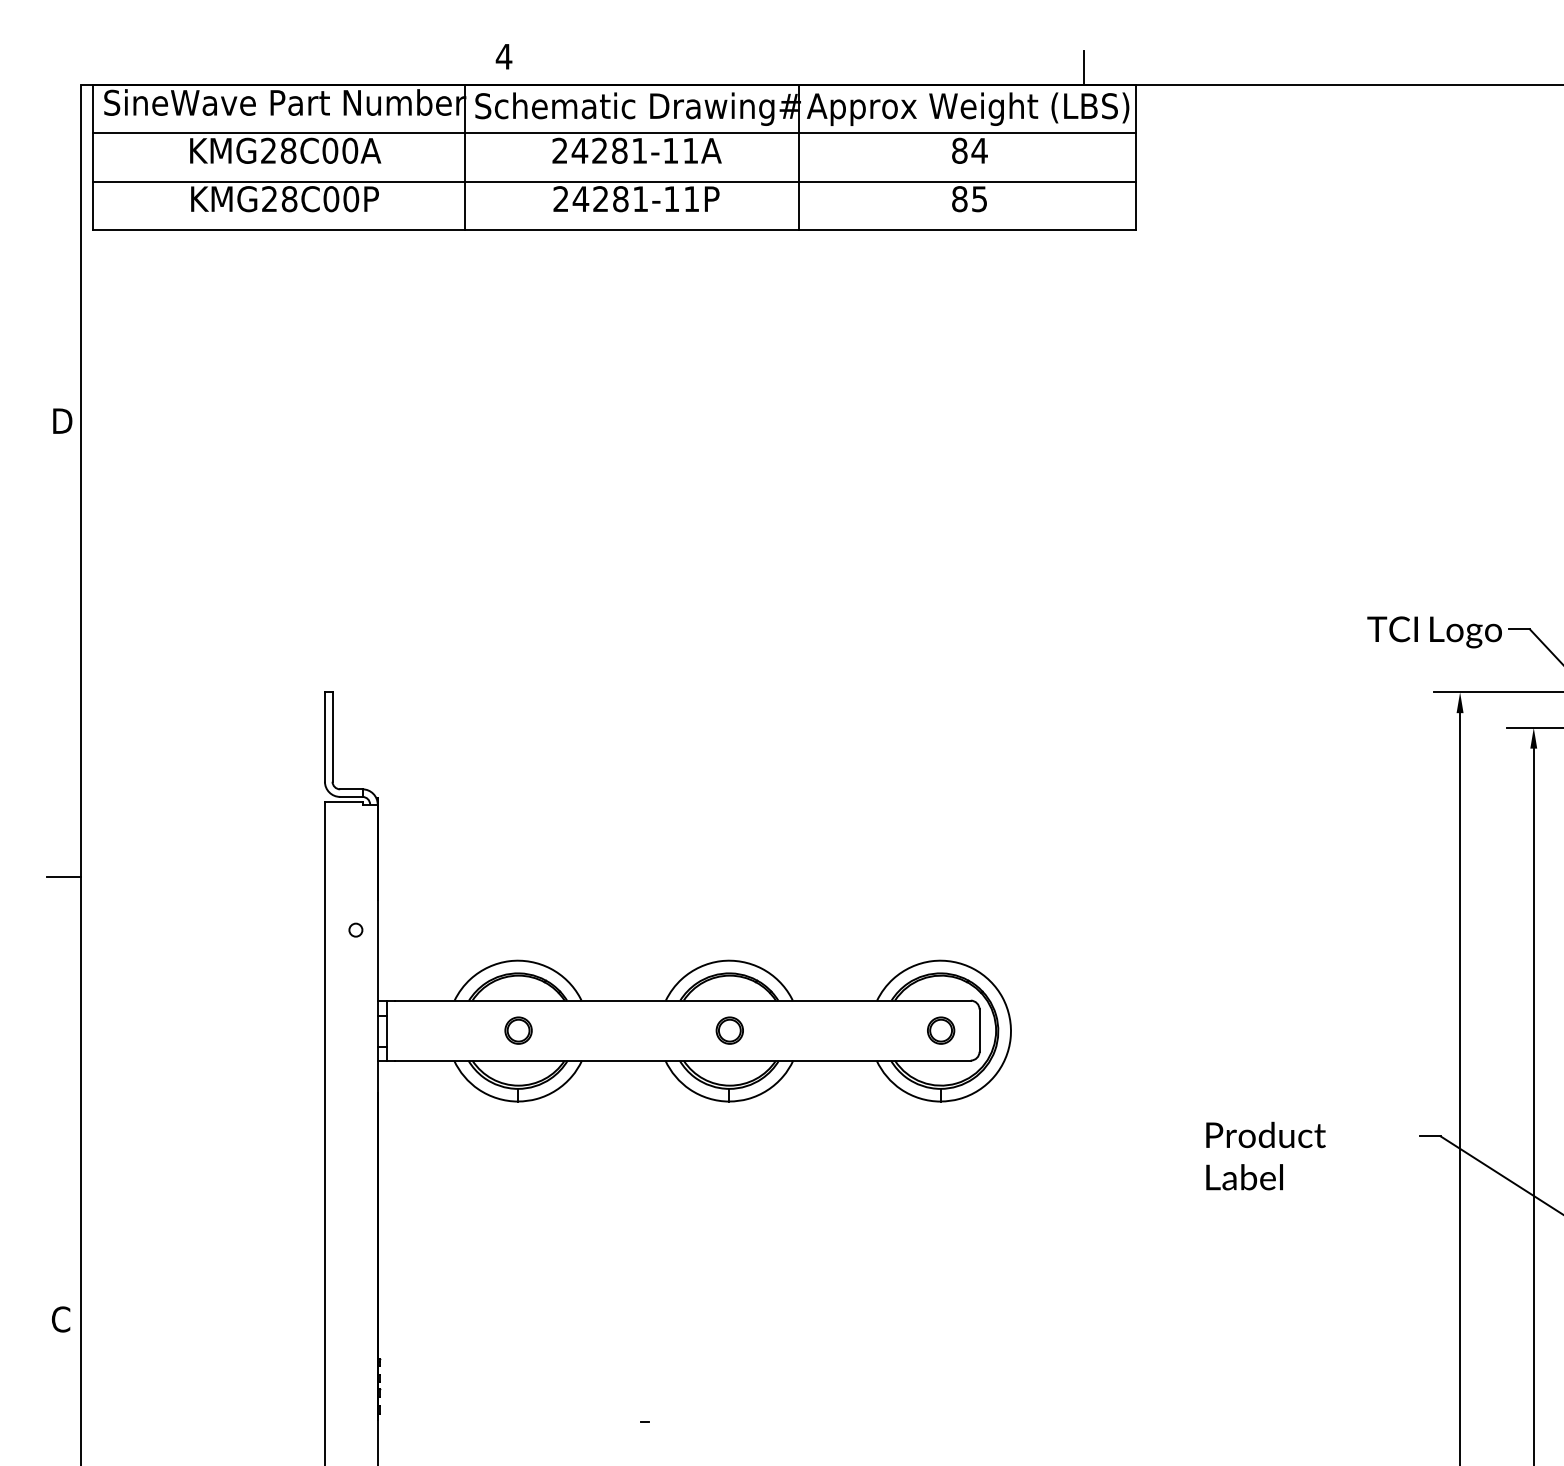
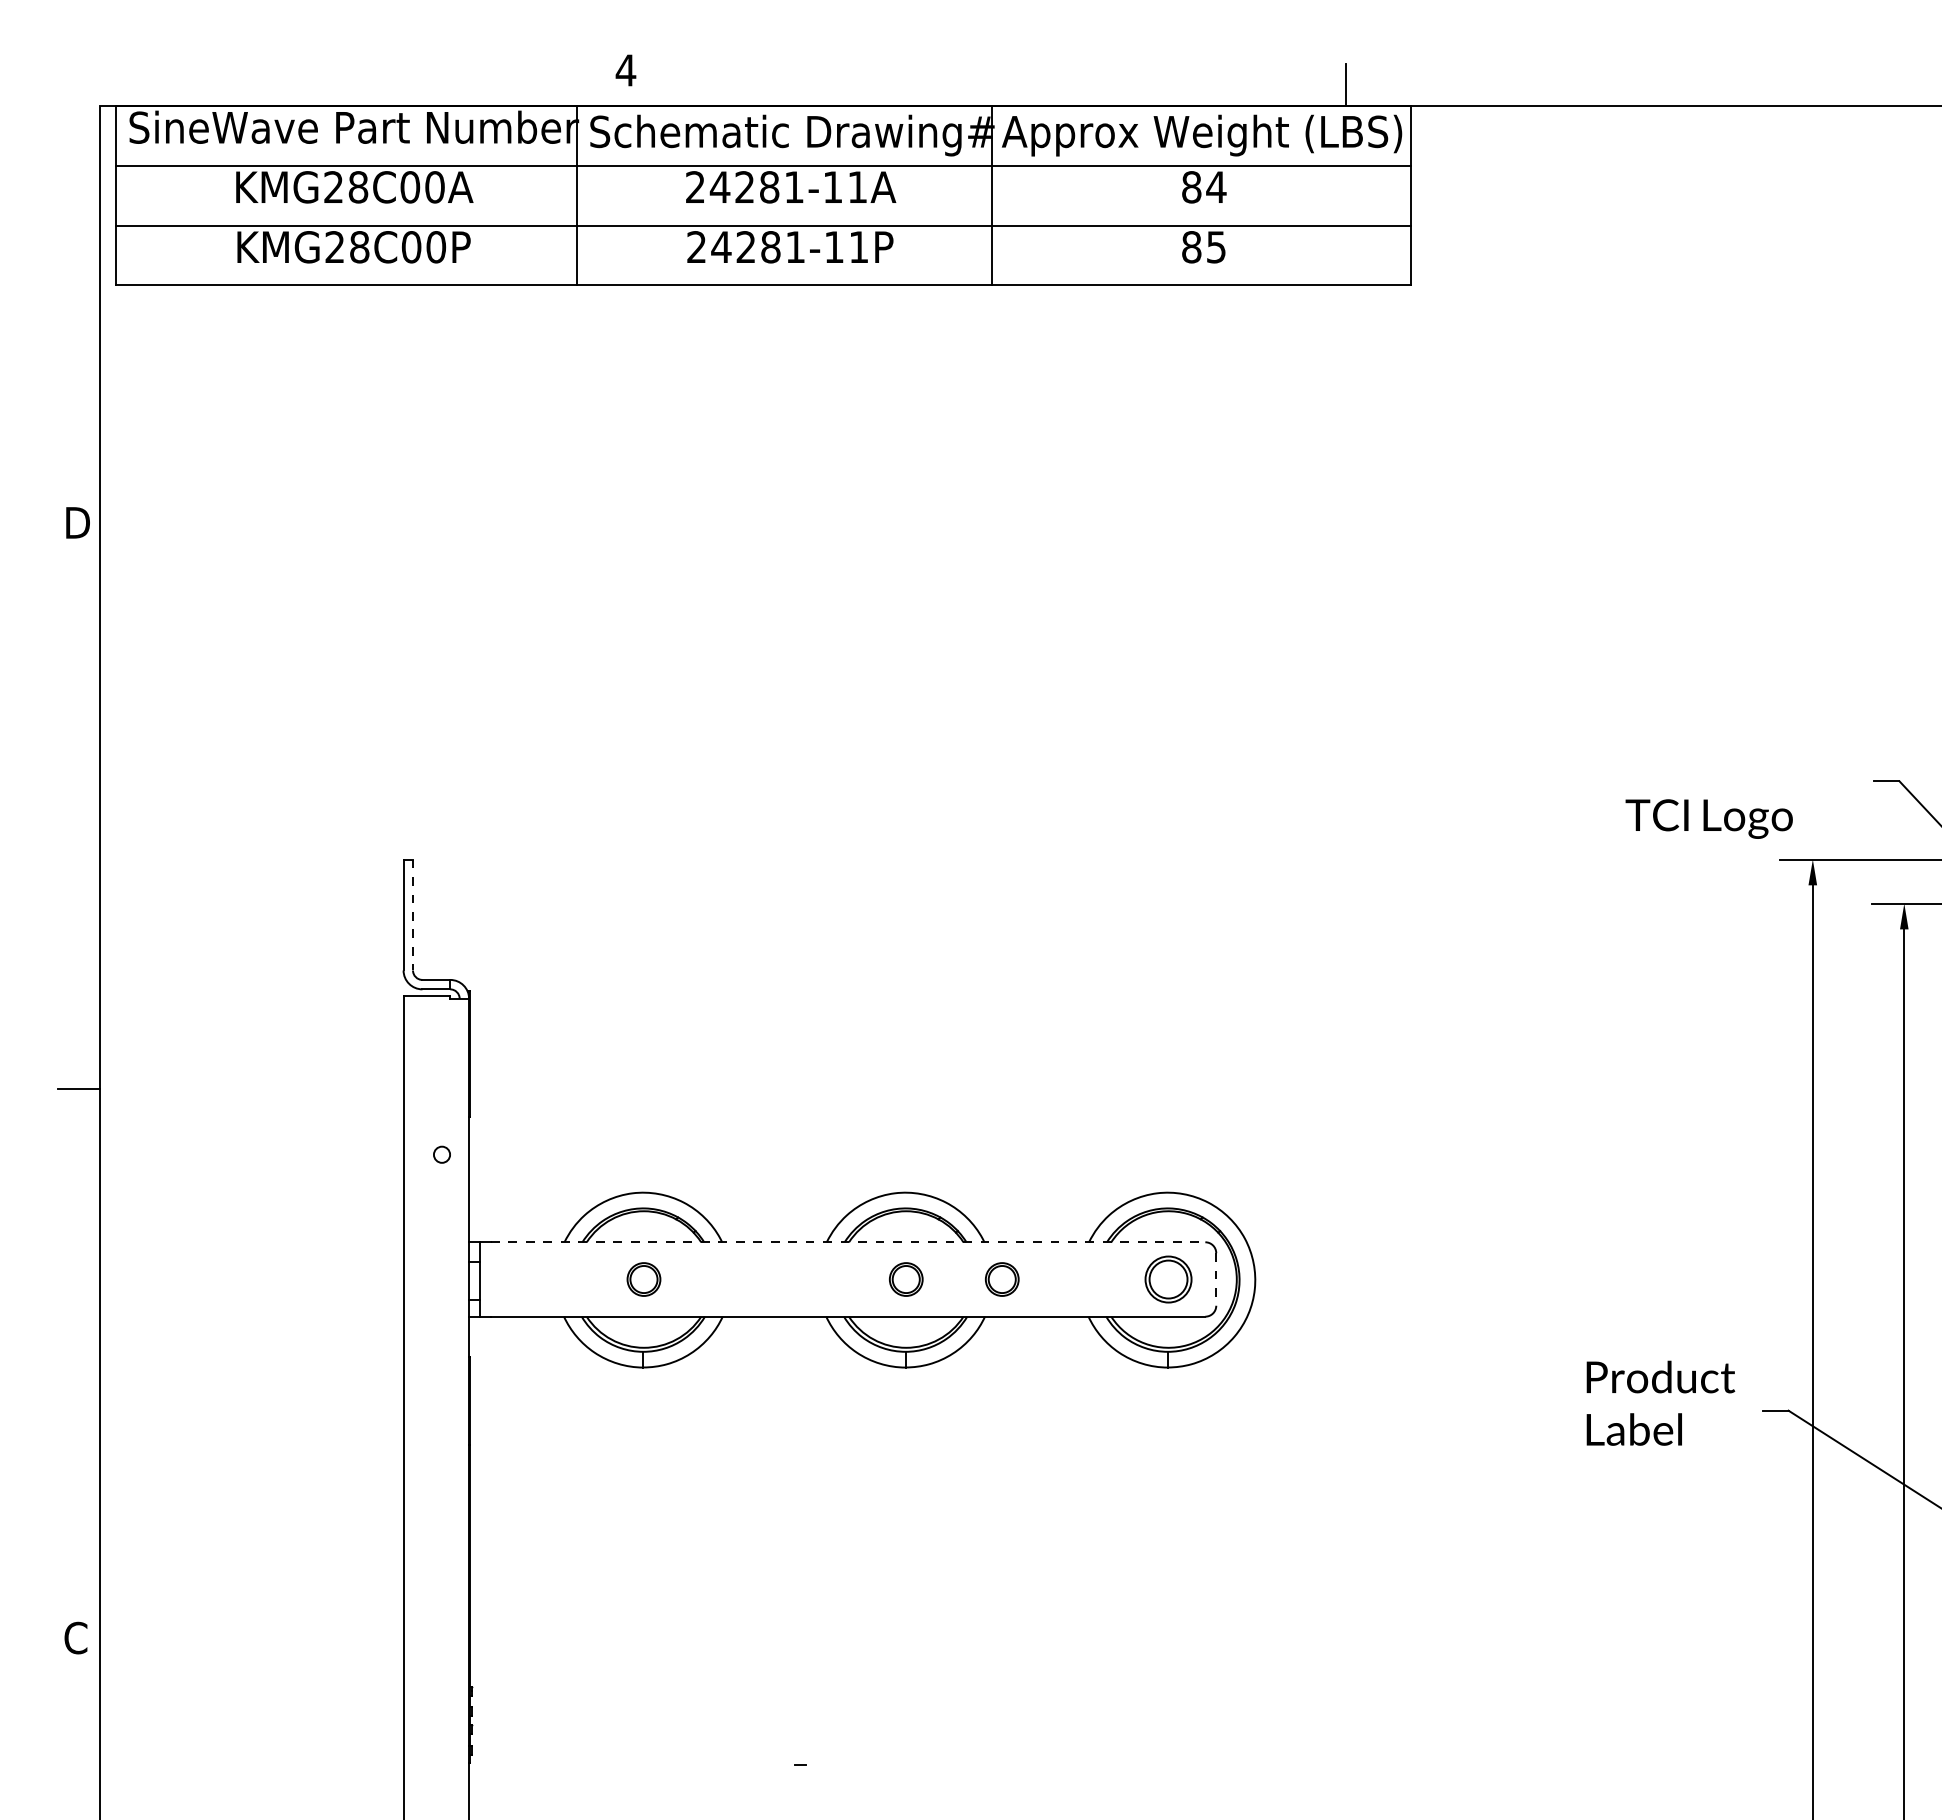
text: (1434, 631) -> (1708, 818), moved
line: (332, 737) -> (413, 915), solid -> dashed
line: (683, 1000) -> (848, 1242), solid -> dashed
part: (807, 1030) -> (1002, 1279), added
part: (941, 1030) -> (1168, 1279), size x1.4
line: (979, 1030) -> (1216, 1279), solid -> dashed
text: (1265, 1155) -> (1660, 1402), moved

